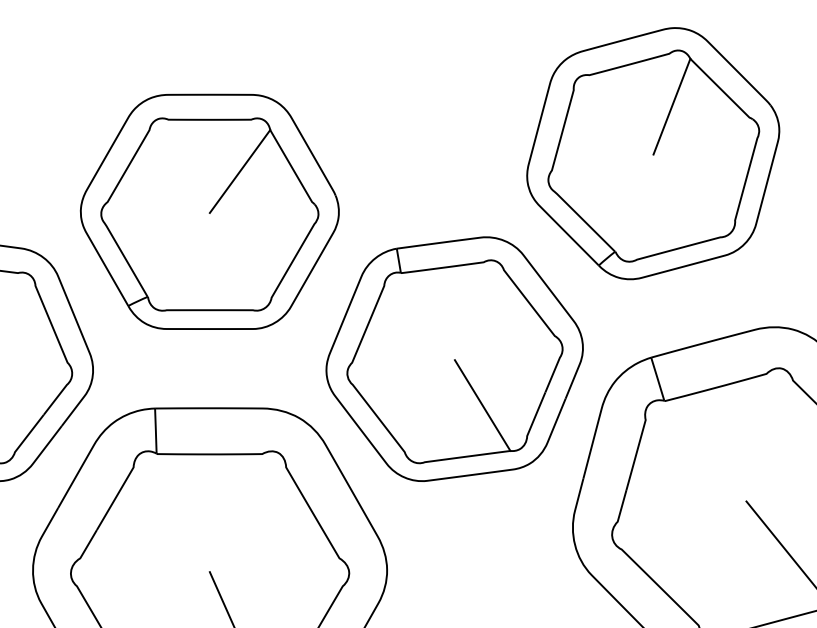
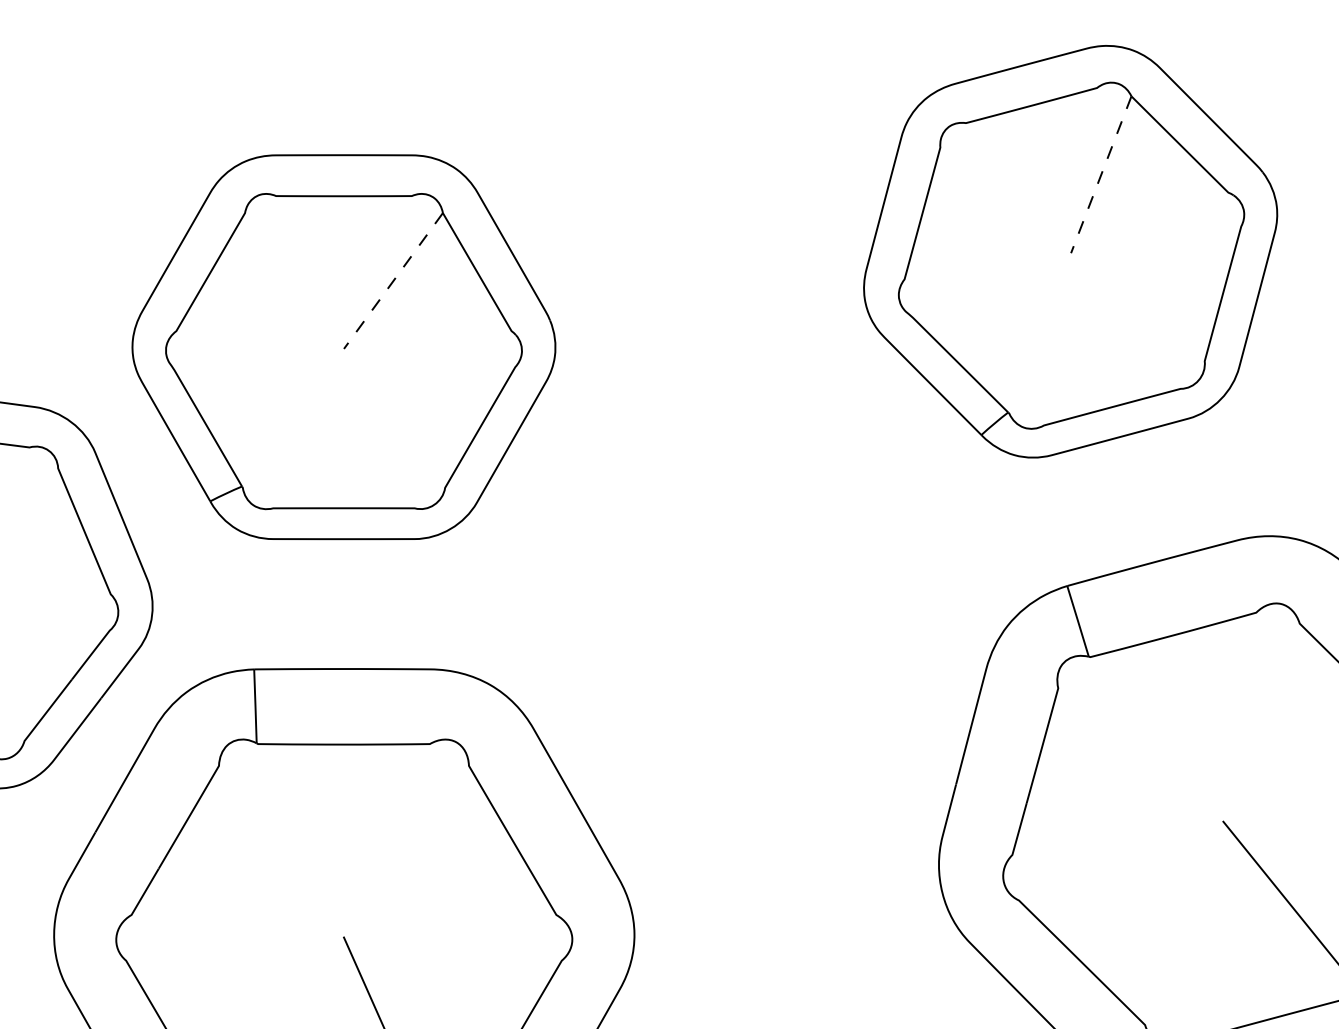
line: (671, 107) -> (1100, 176), solid -> dashed
line: (239, 171) -> (392, 280), solid -> dashed
part: (454, 358) -> (744, 587), removed

